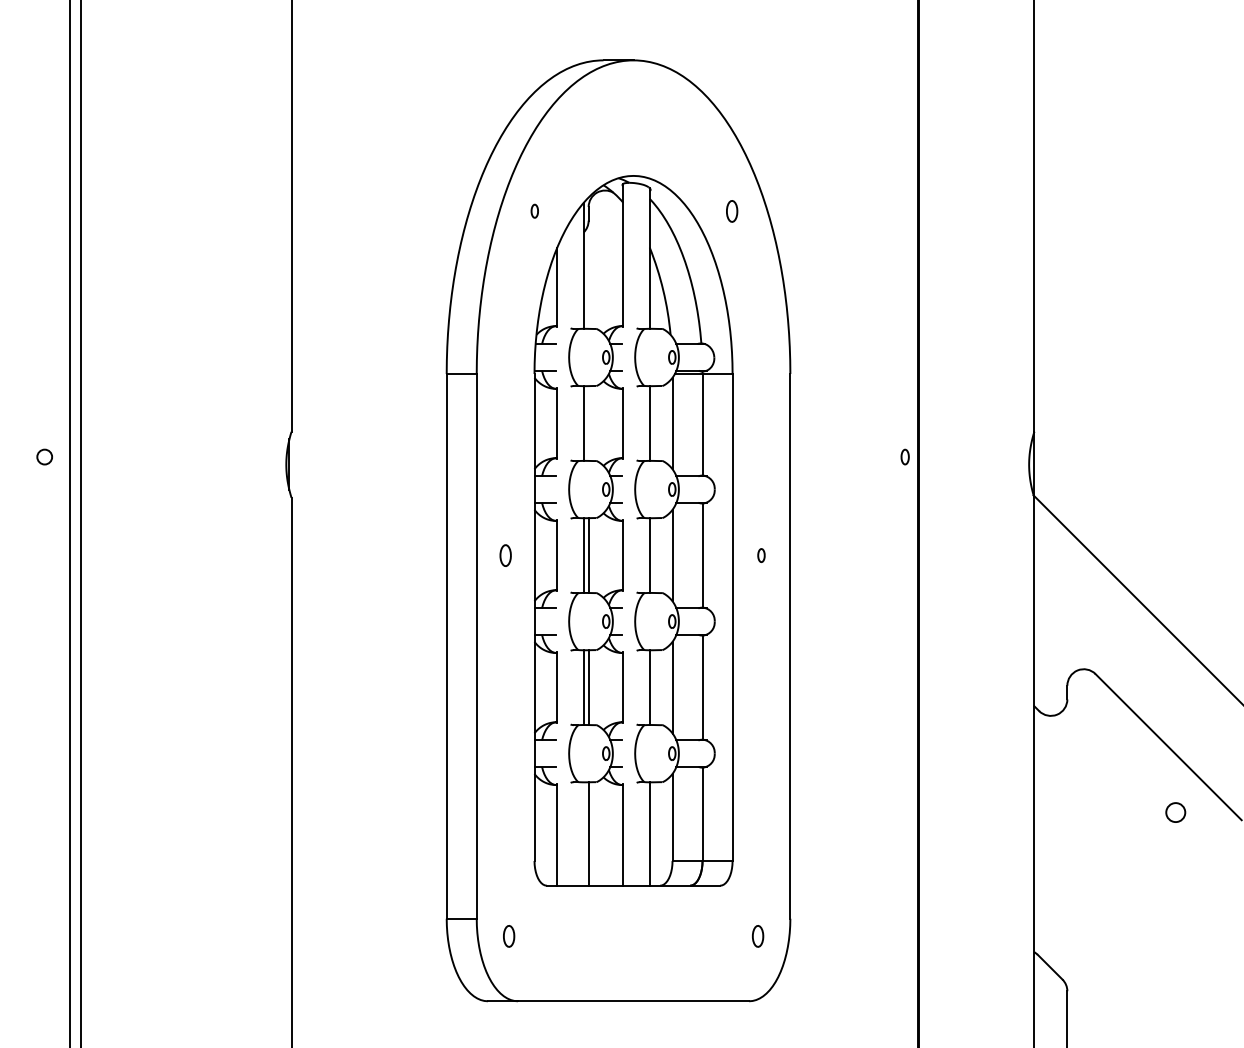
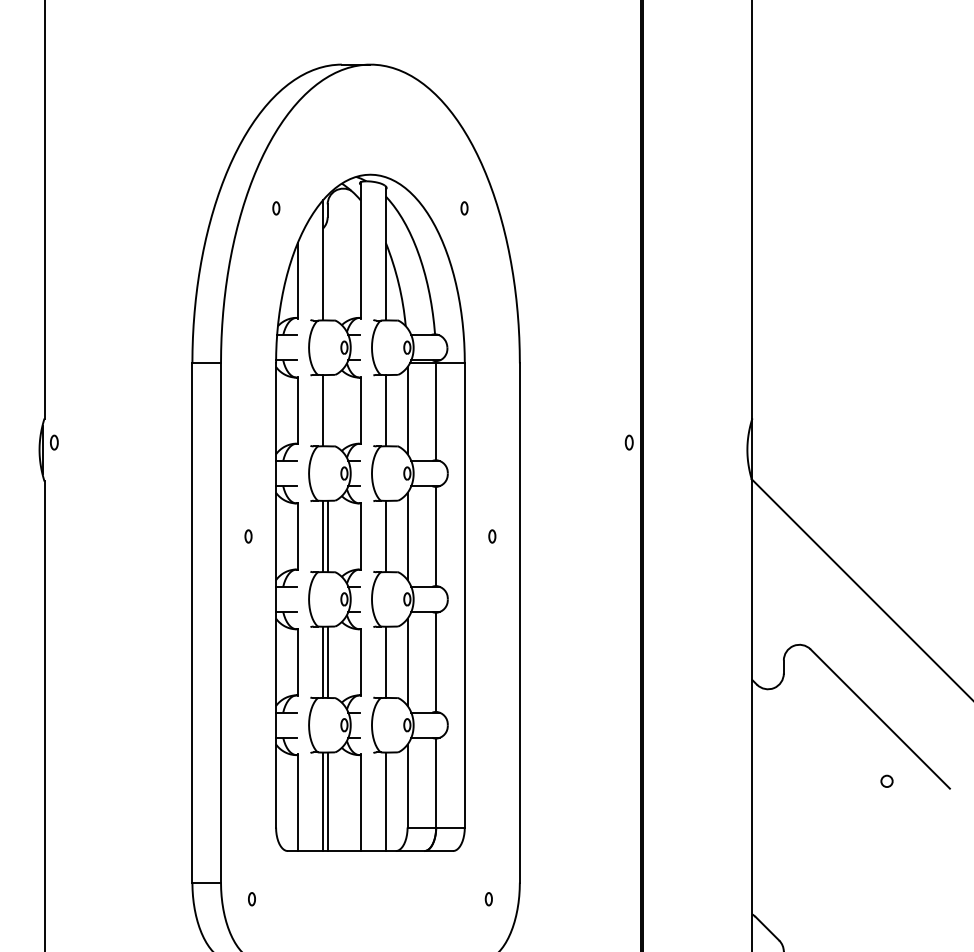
part: (732, 210) -> (464, 207), size x0.62
part: (301, 456) -> (54, 442), added
part: (505, 555) -> (248, 536), size x0.62
circle: (1175, 812) -> (886, 781), size x0.62
line: (583, 833) -> (322, 801), added
part: (509, 935) -> (252, 898), size x0.62
part: (757, 935) -> (488, 898), size x0.62

